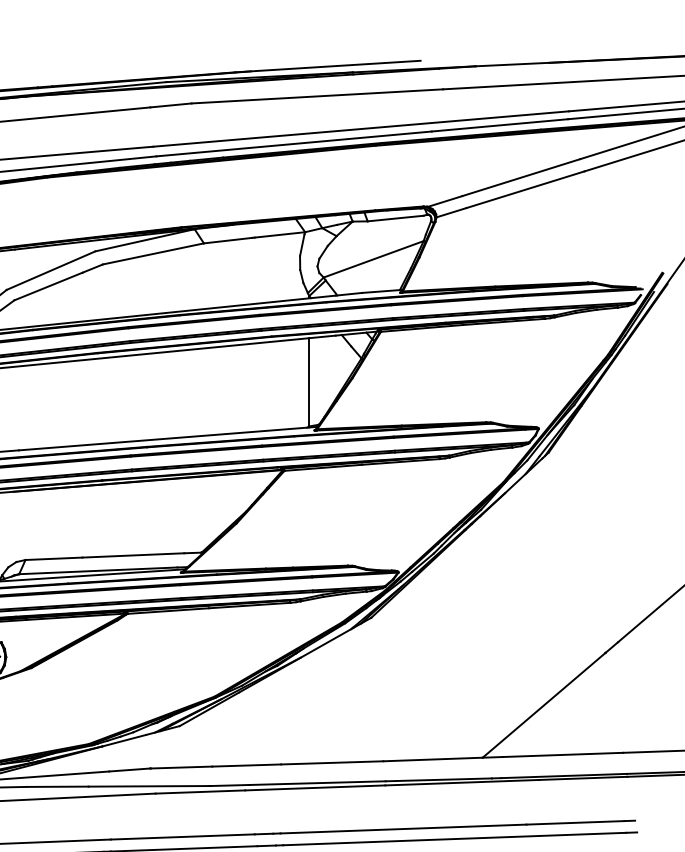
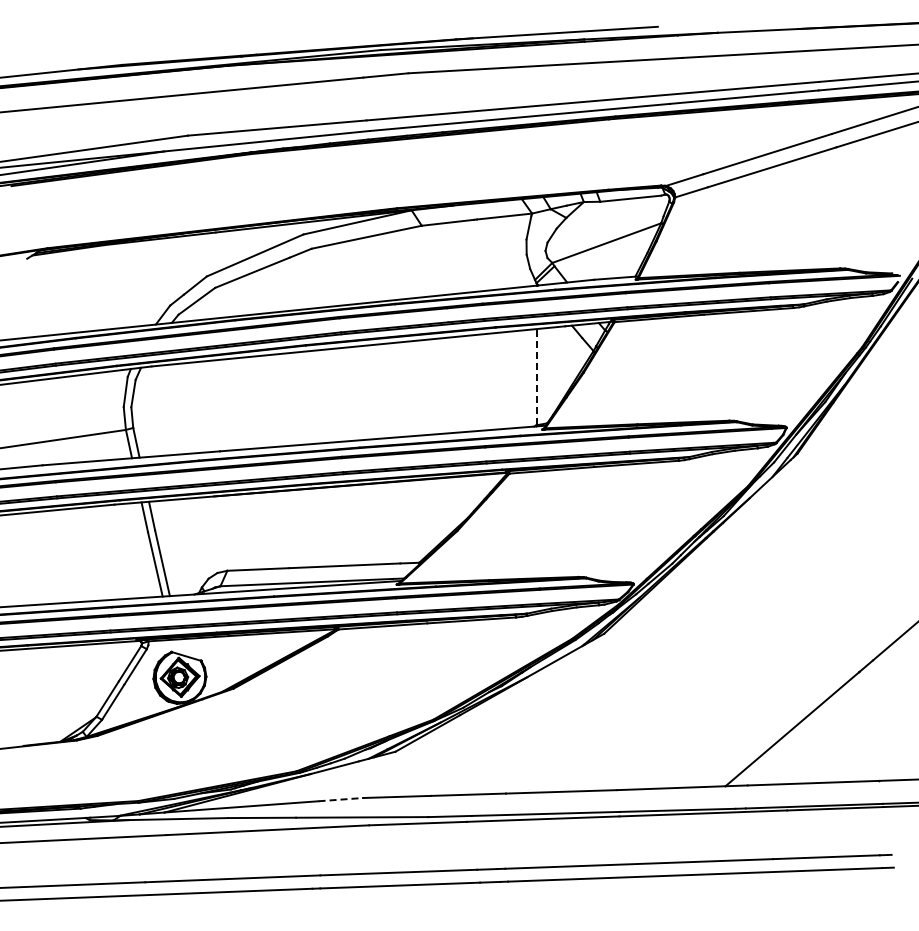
line: (309, 381) -> (536, 376), solid -> dashed
line: (130, 769) -> (341, 799), solid -> dashed

